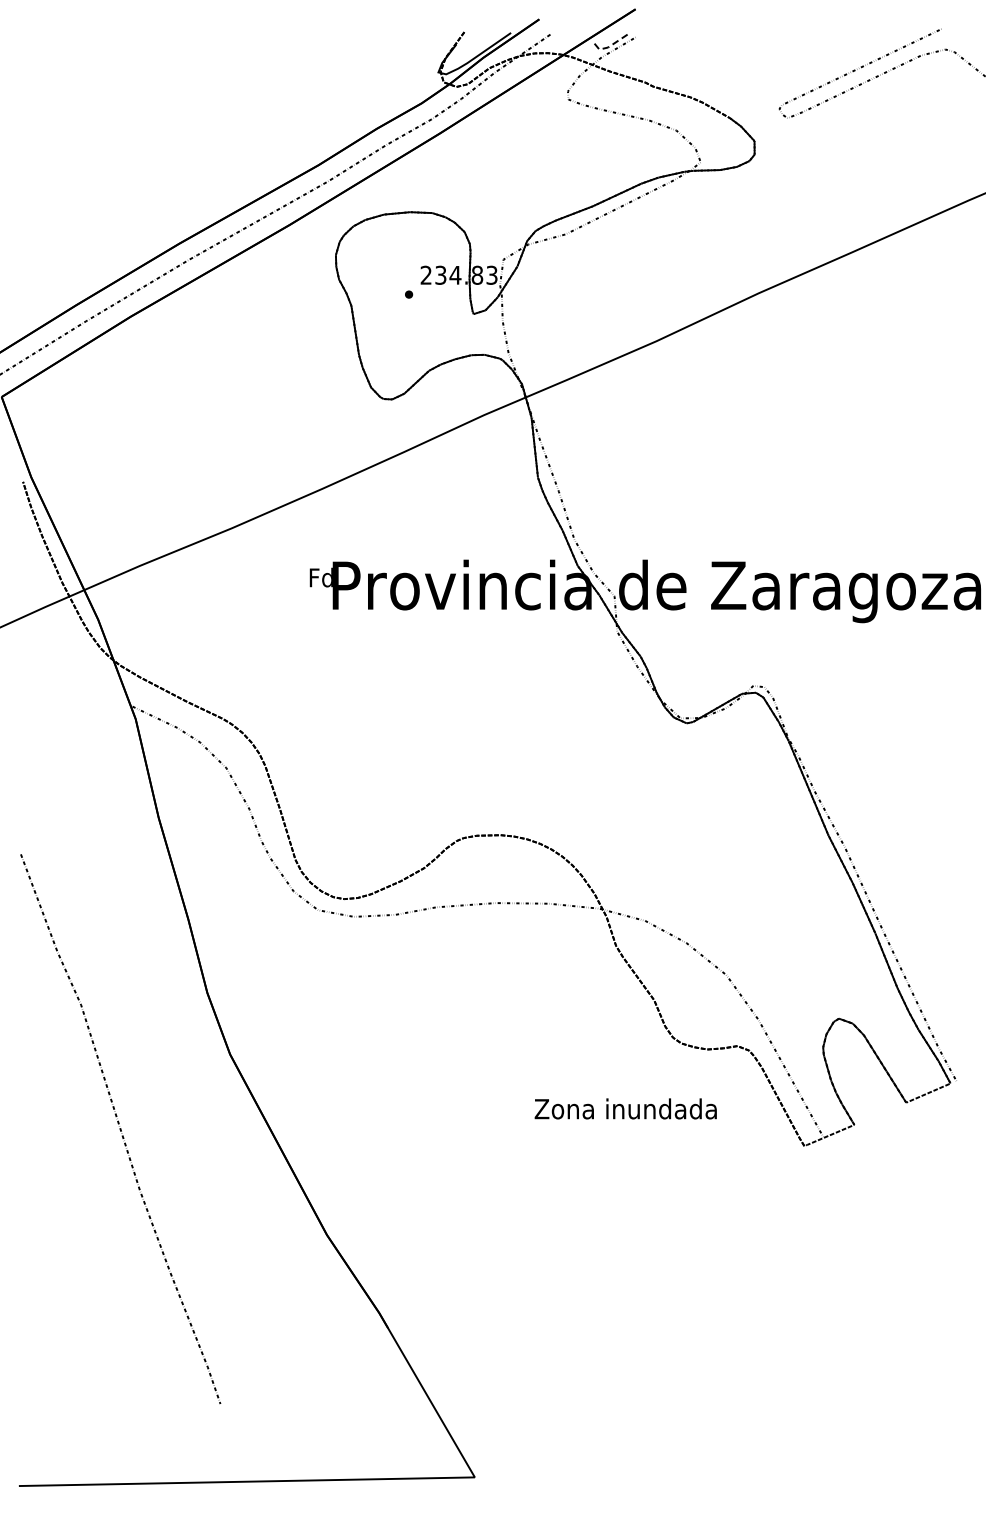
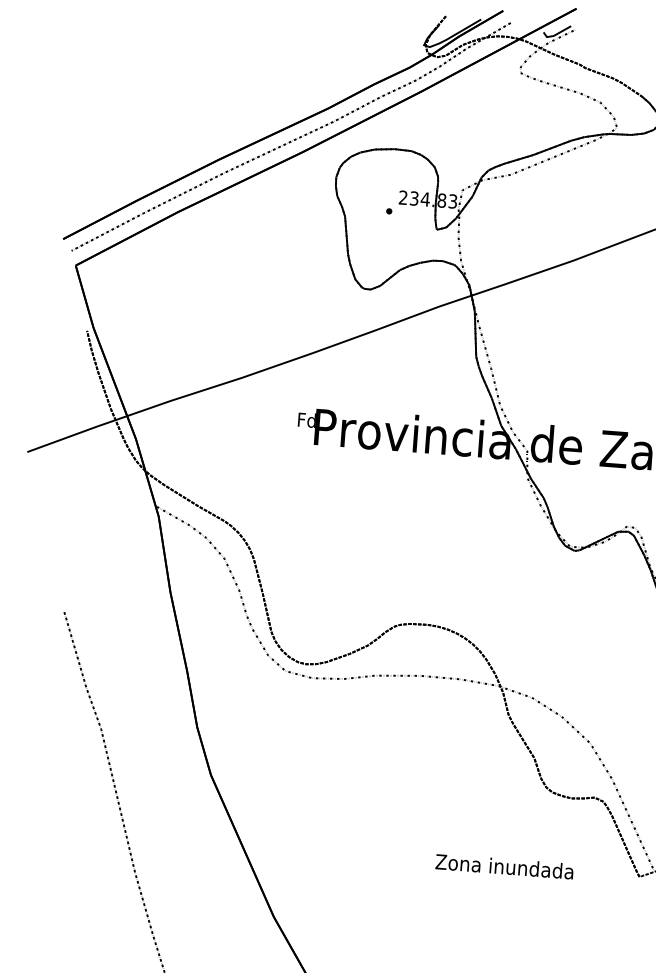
line: (611, 45) -> (556, 34), dashed -> solid
text: (625, 1108) -> (504, 866), moved

